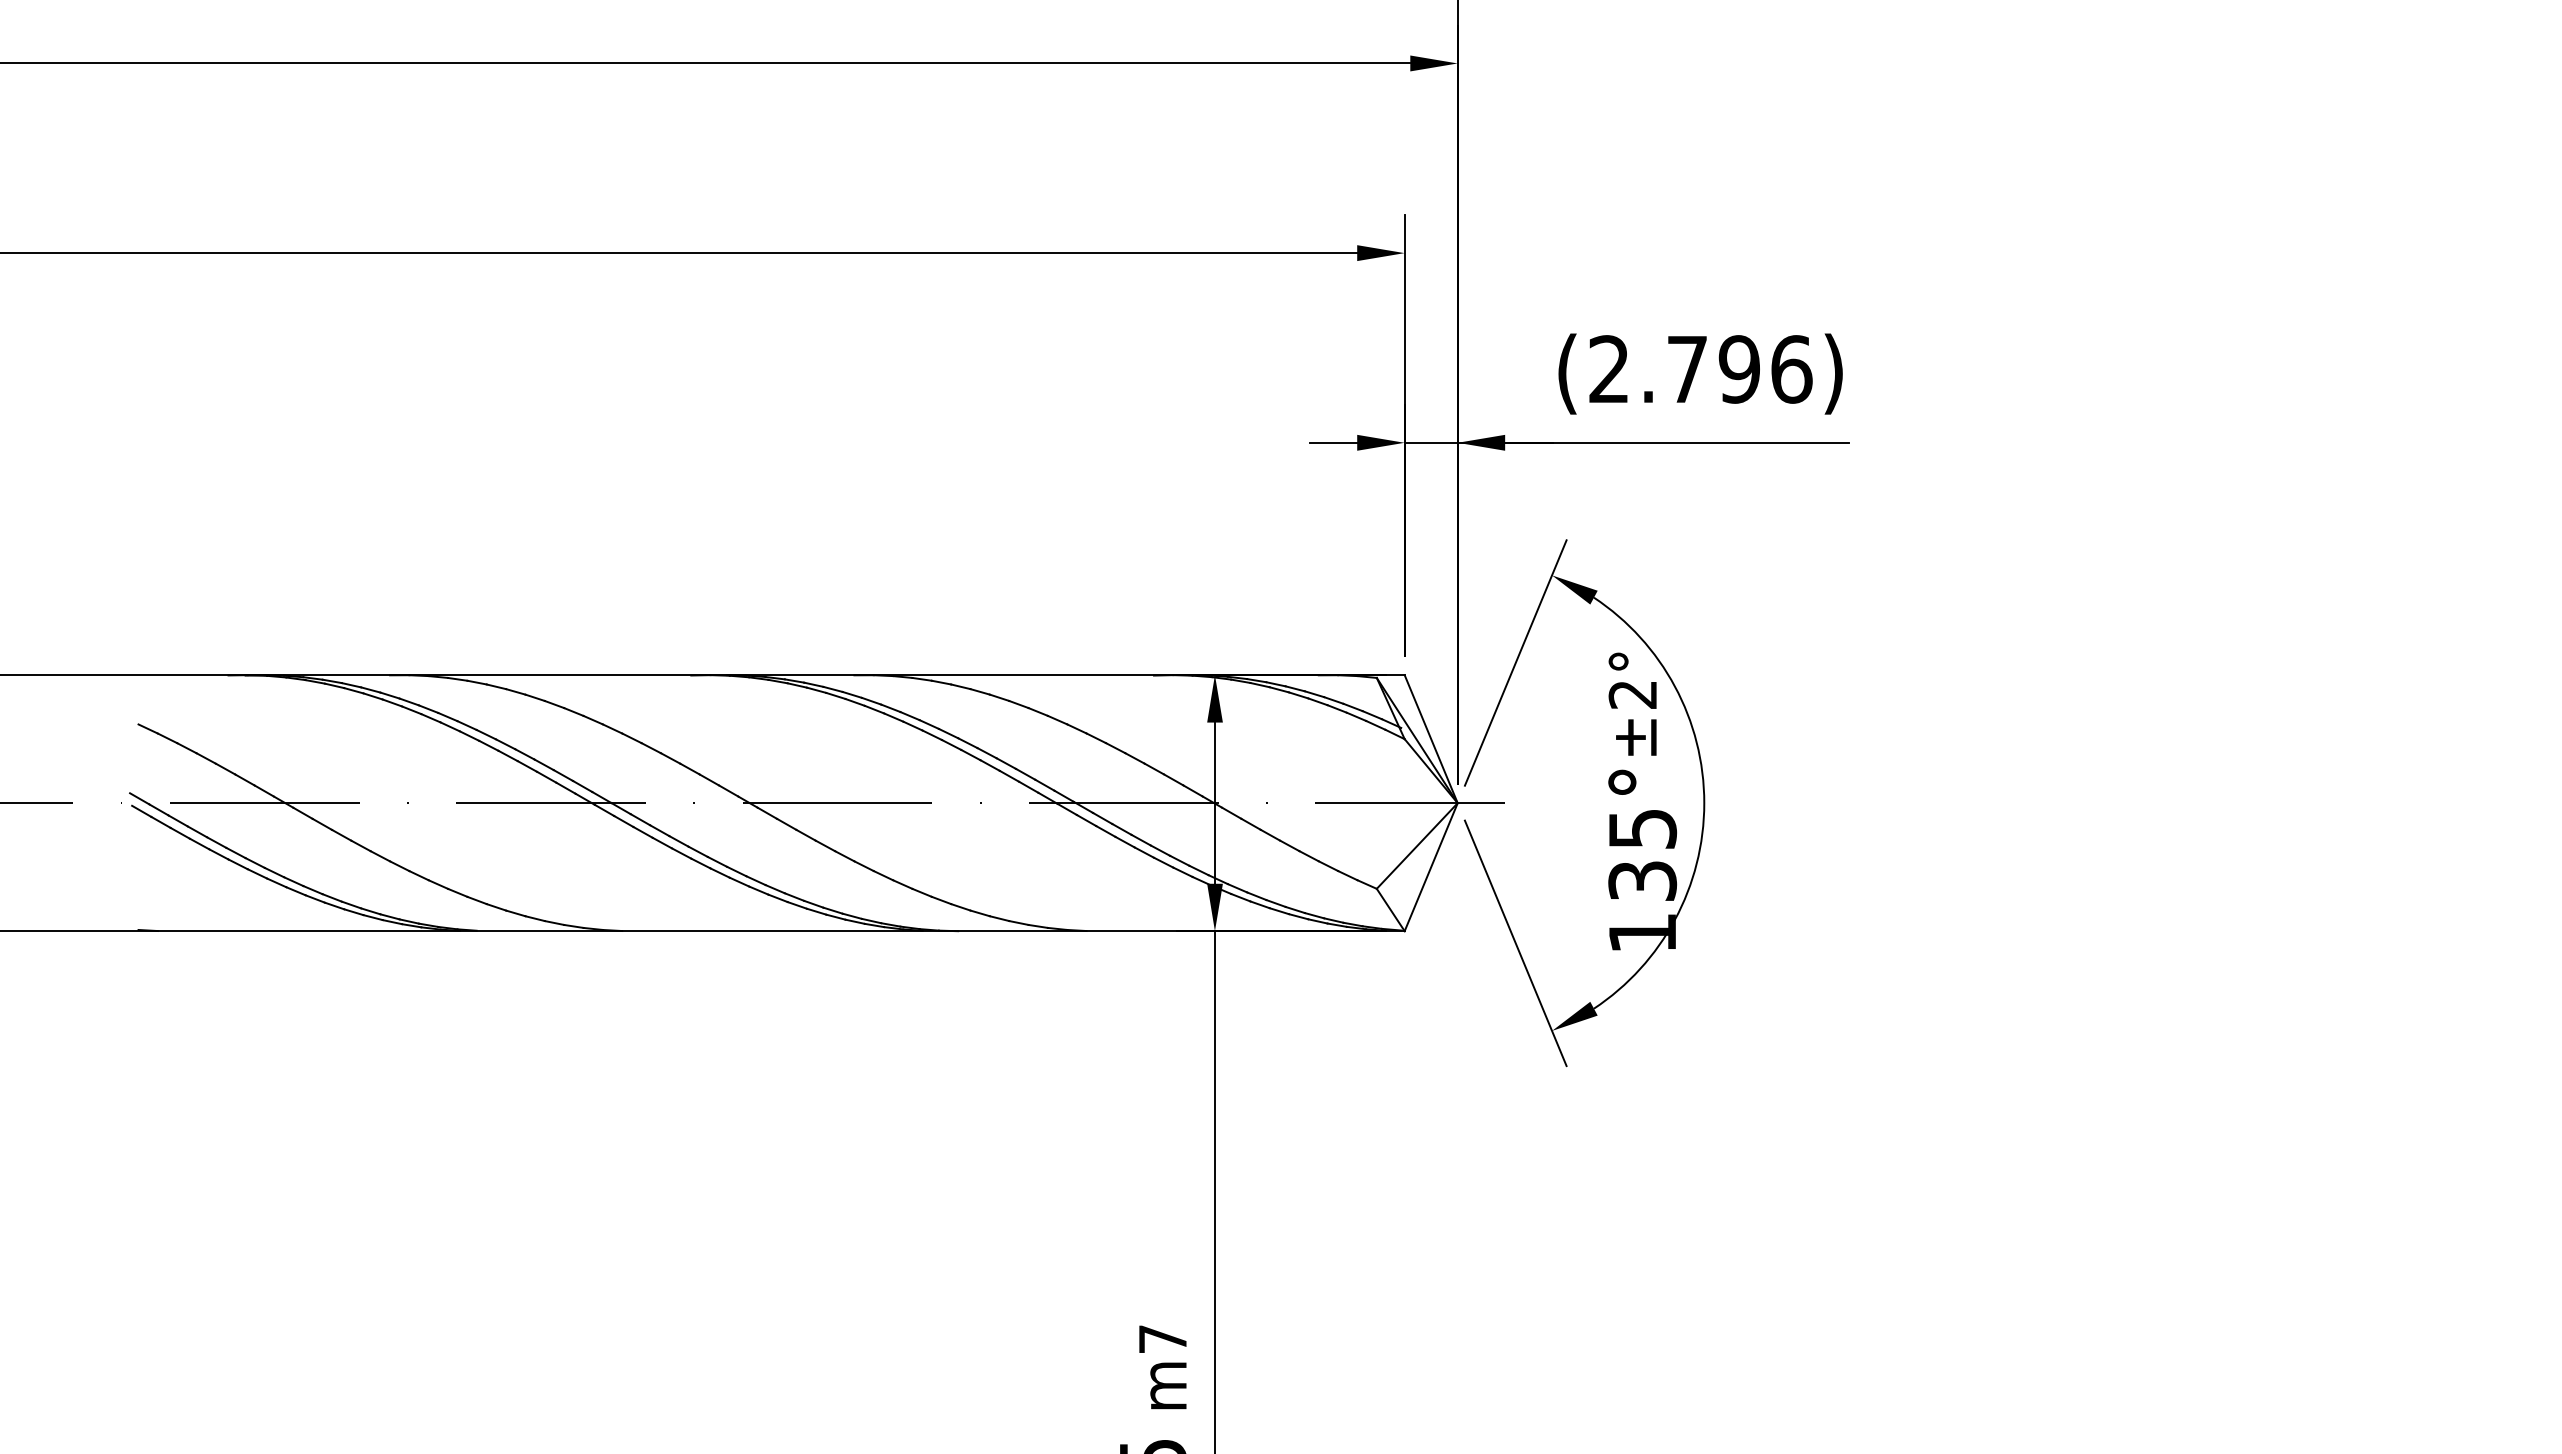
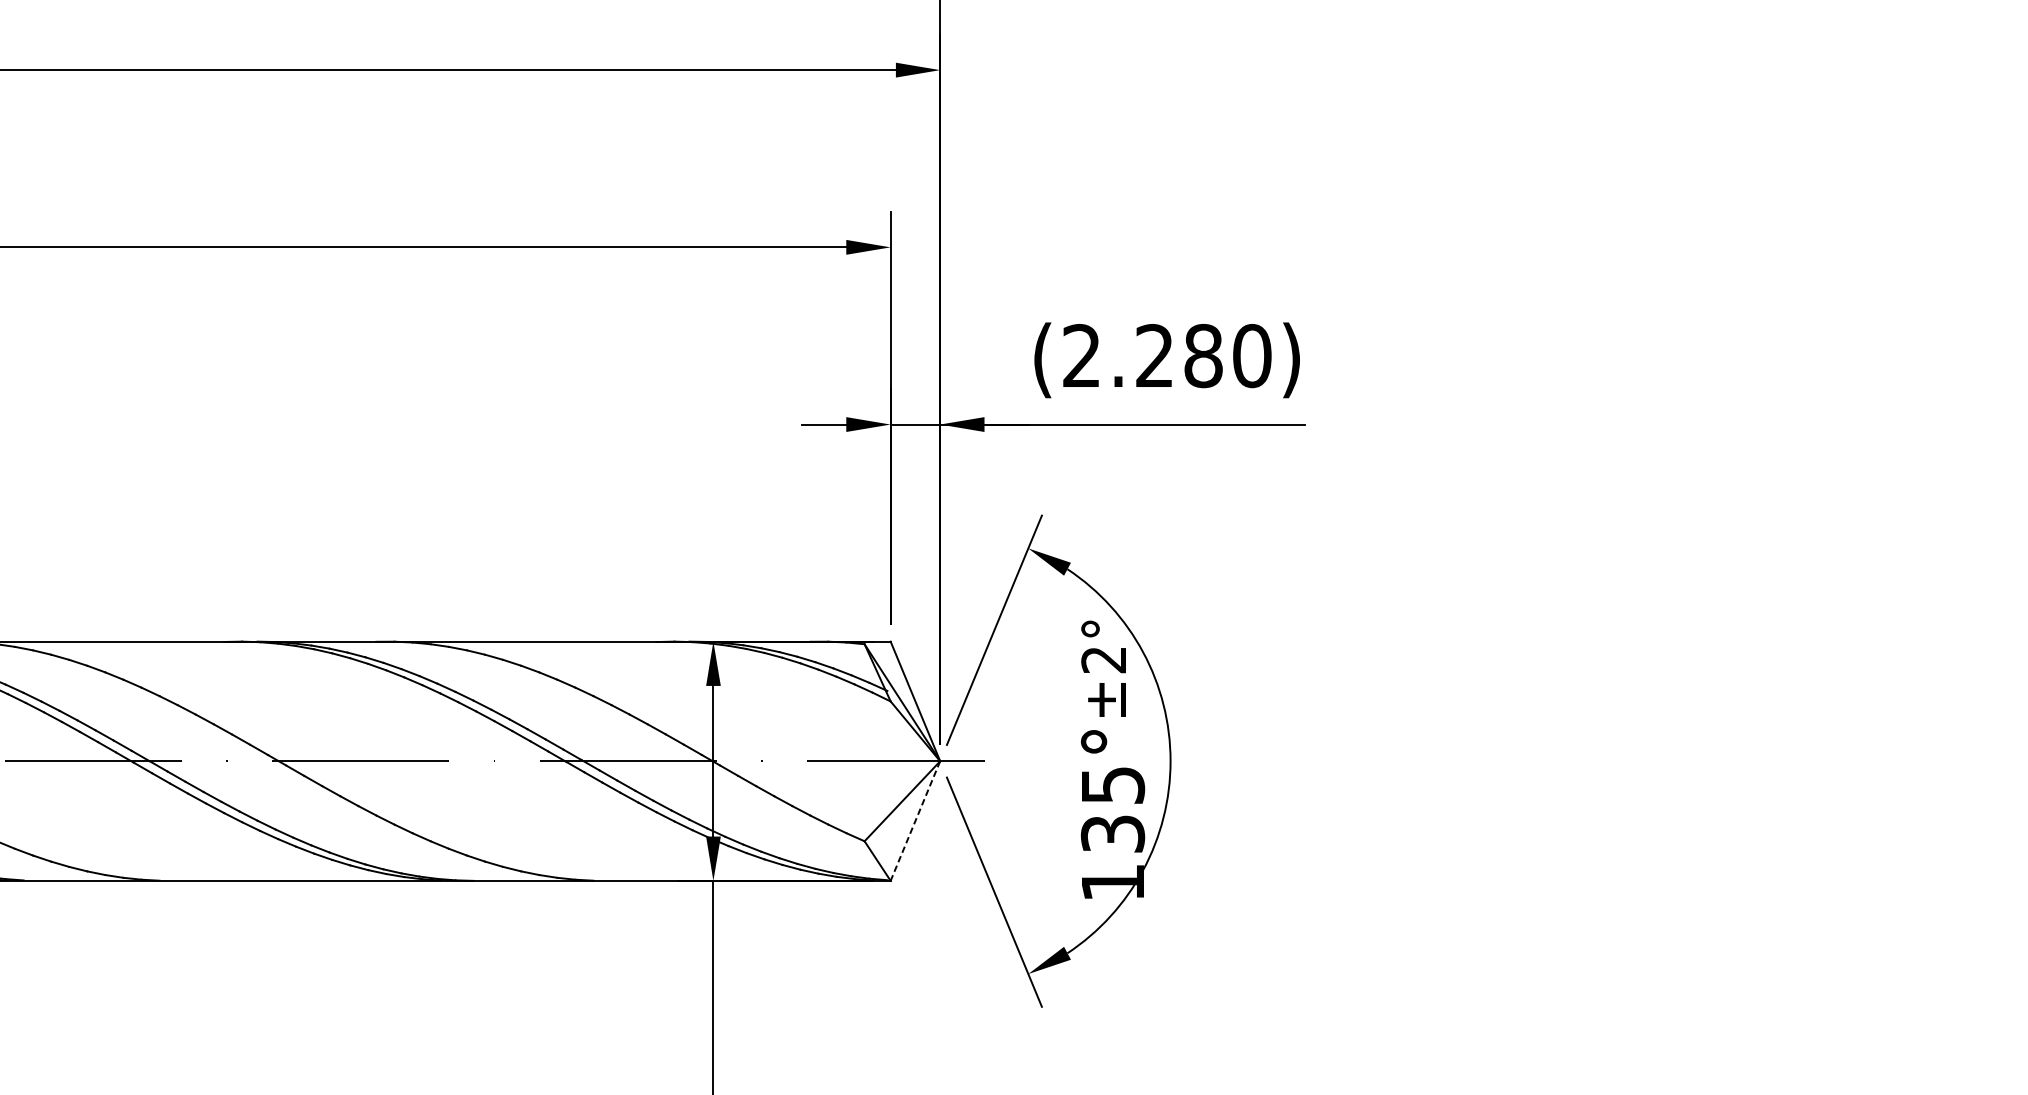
text: (1739, 369) -> (1203, 356), (2.796) -> (2.280)
line: (1431, 867) -> (915, 821), solid -> dashed

